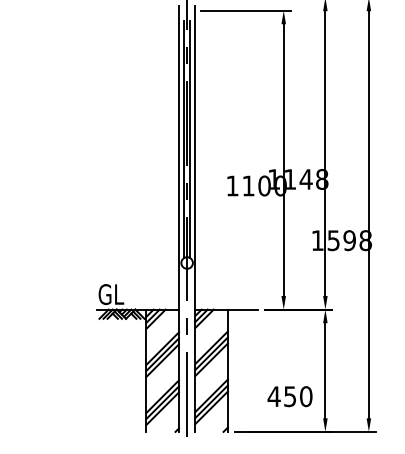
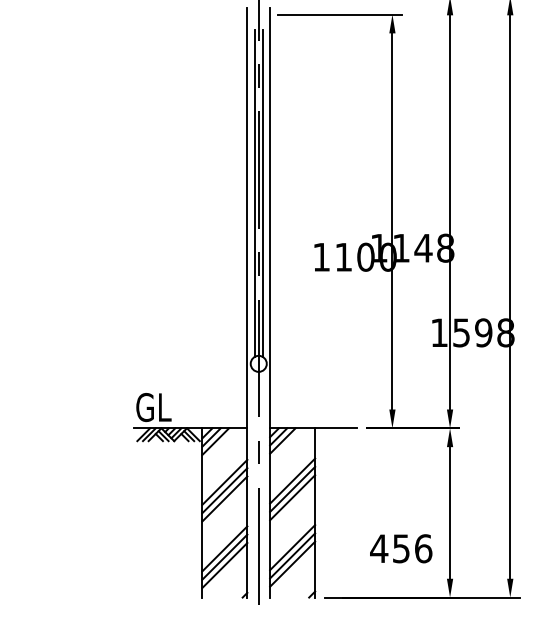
text: (306, 396) -> (423, 548), 450 -> 456

